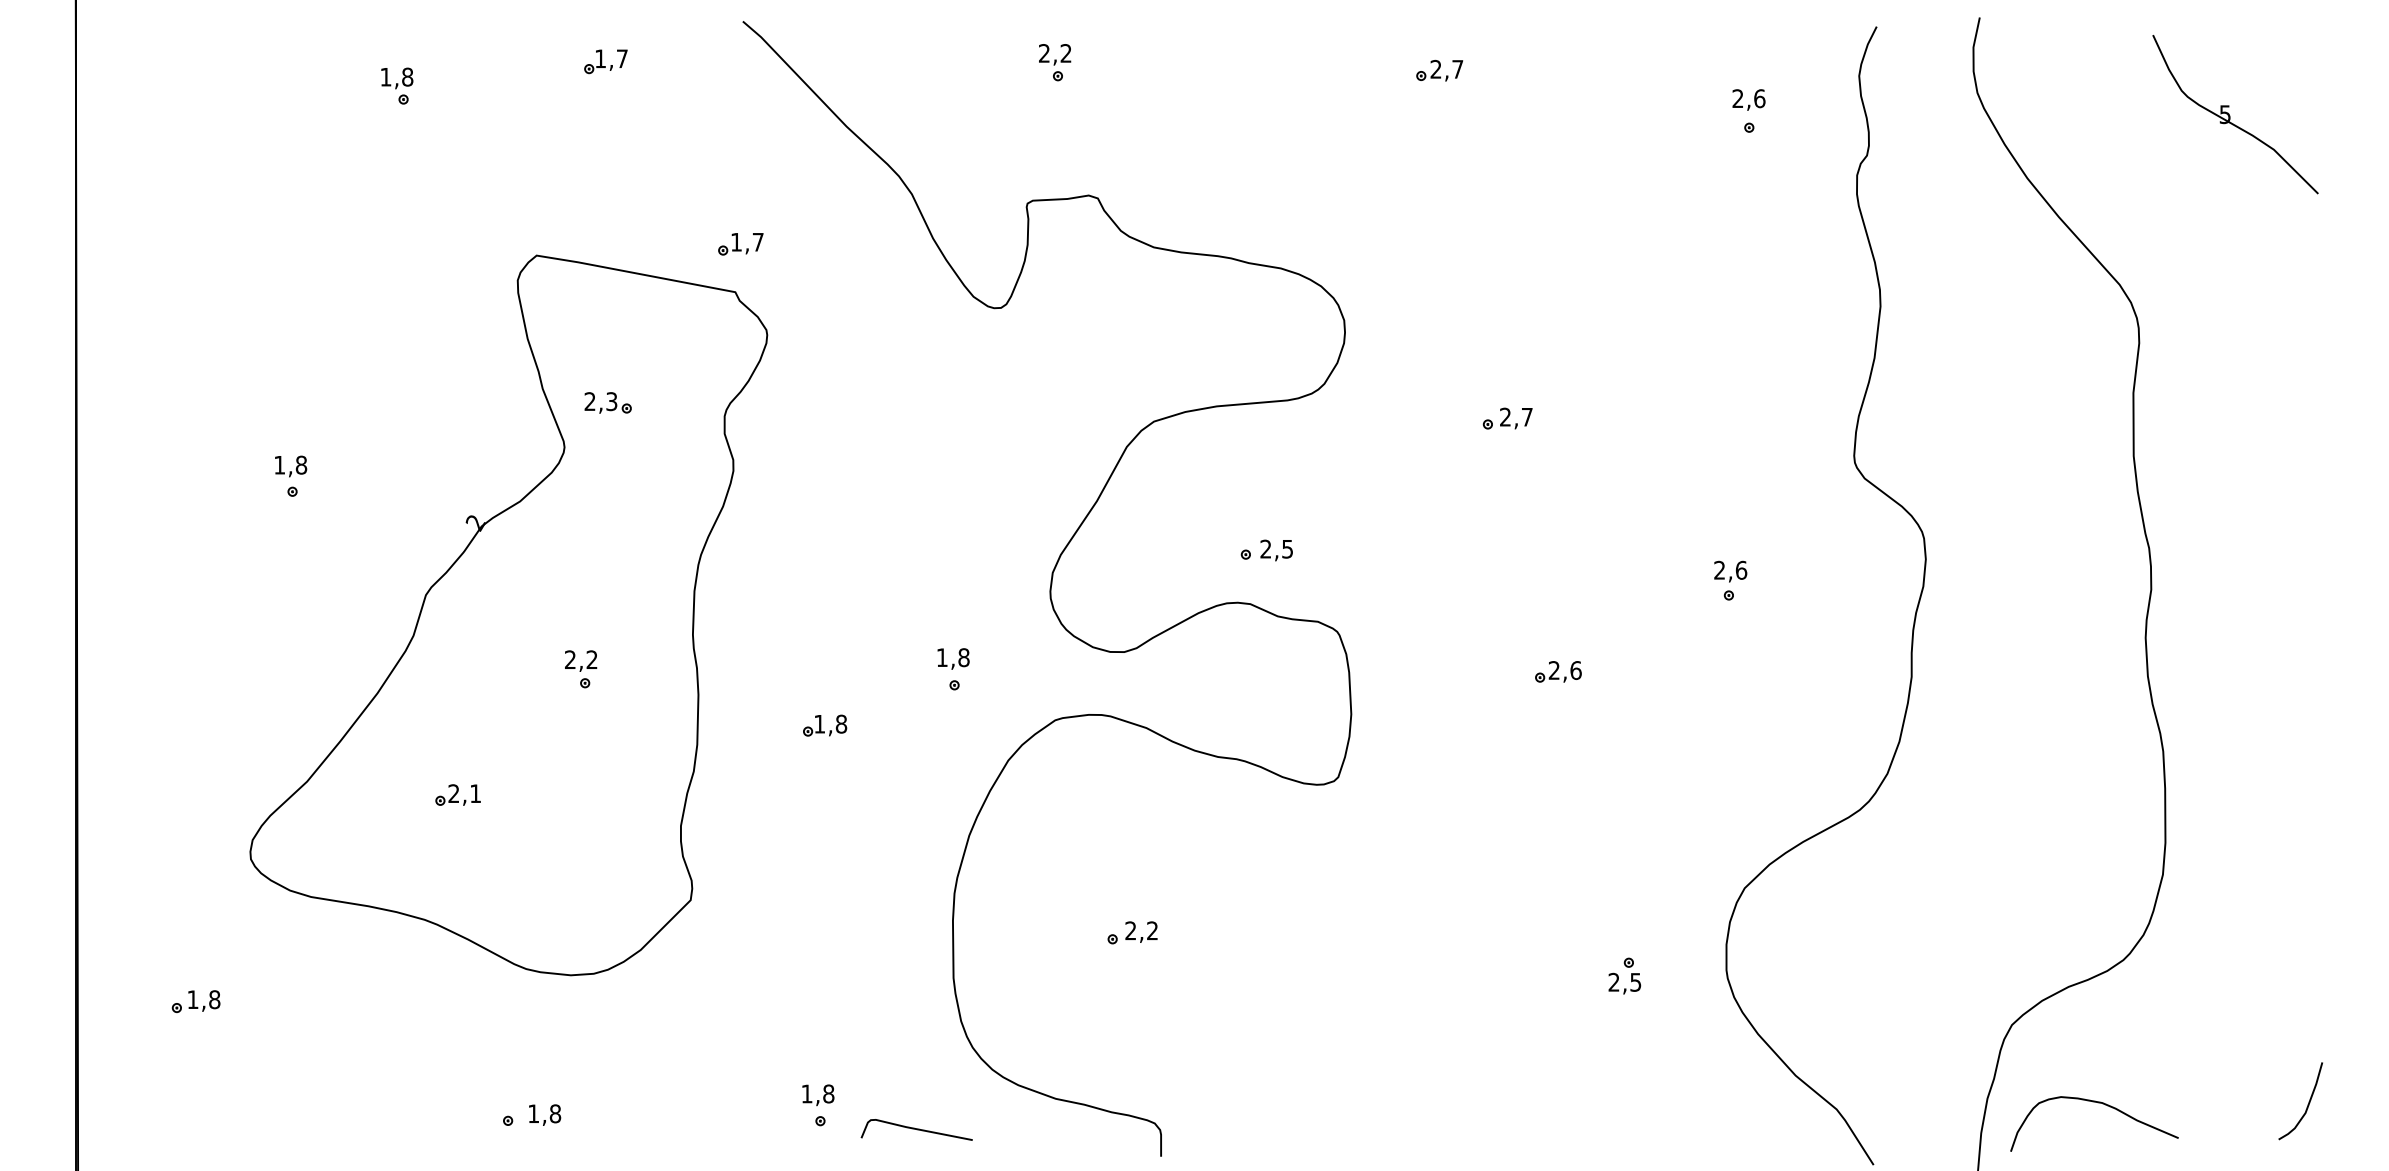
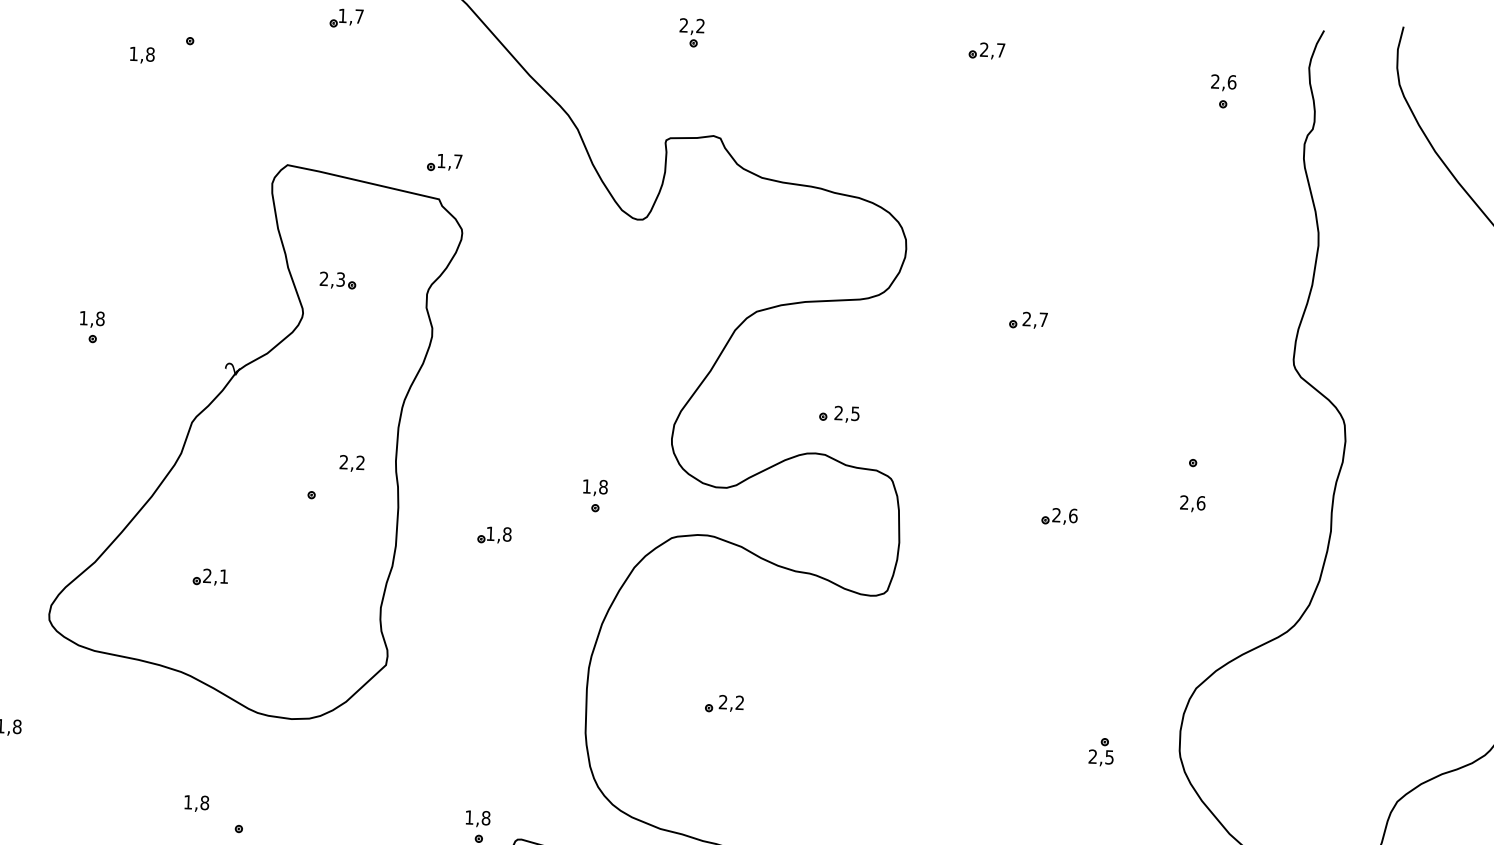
text: (397, 78) -> (142, 55), moved
text: (1730, 571) -> (1192, 503), moved
text: (581, 660) -> (352, 463), moved
text: (545, 1114) -> (197, 803), moved

